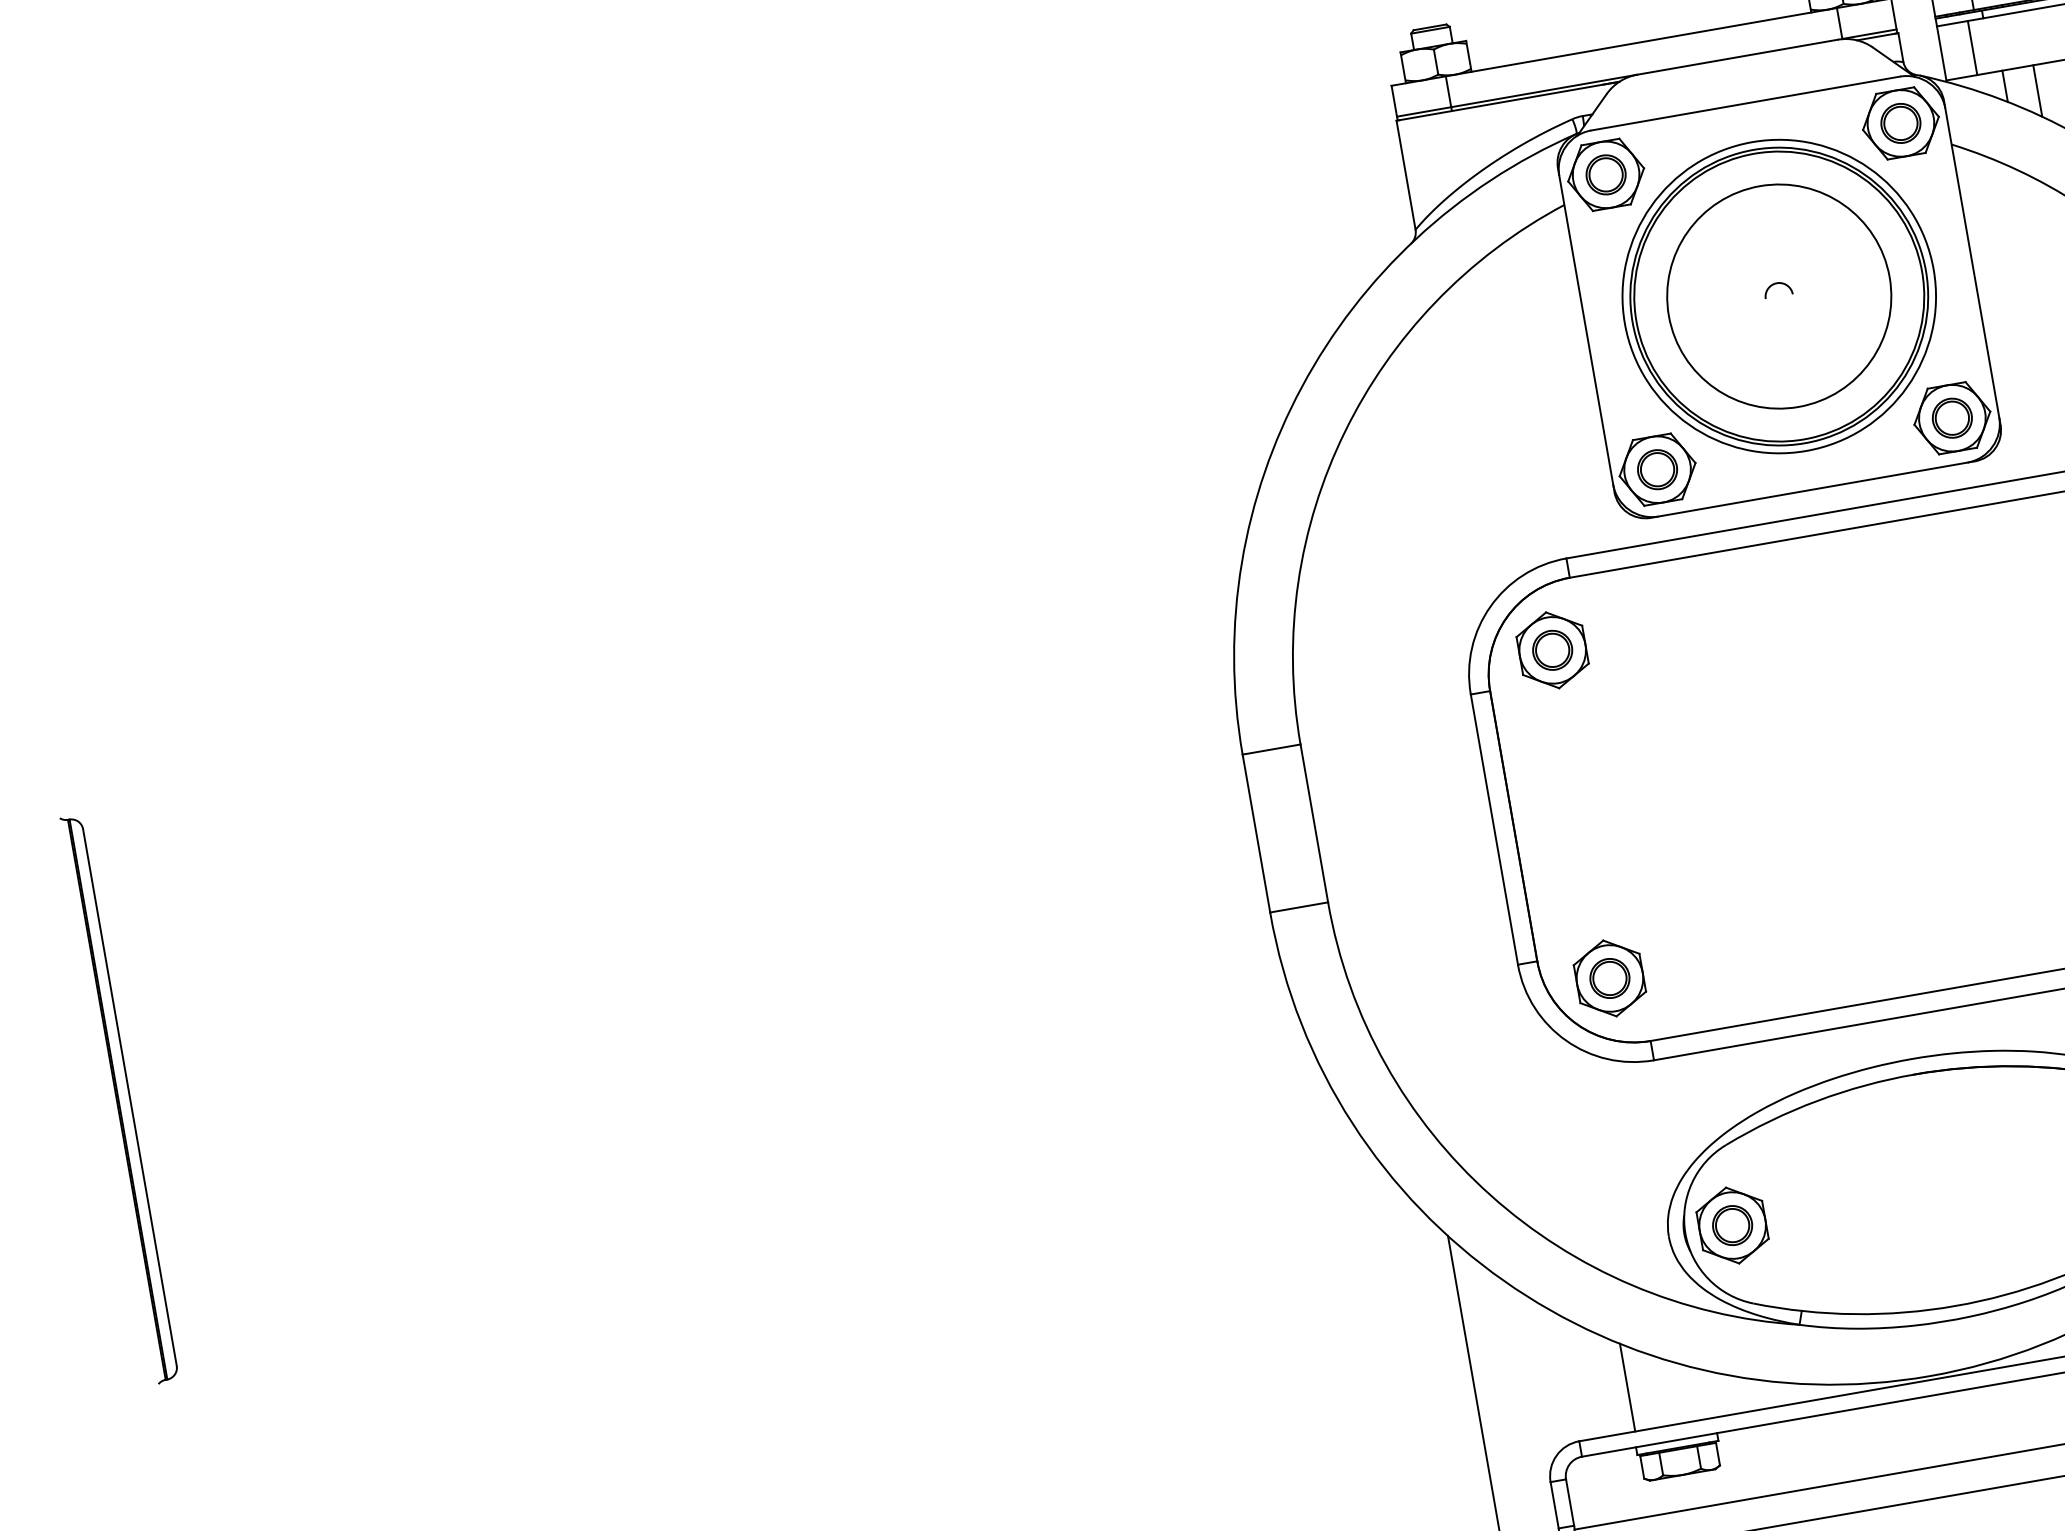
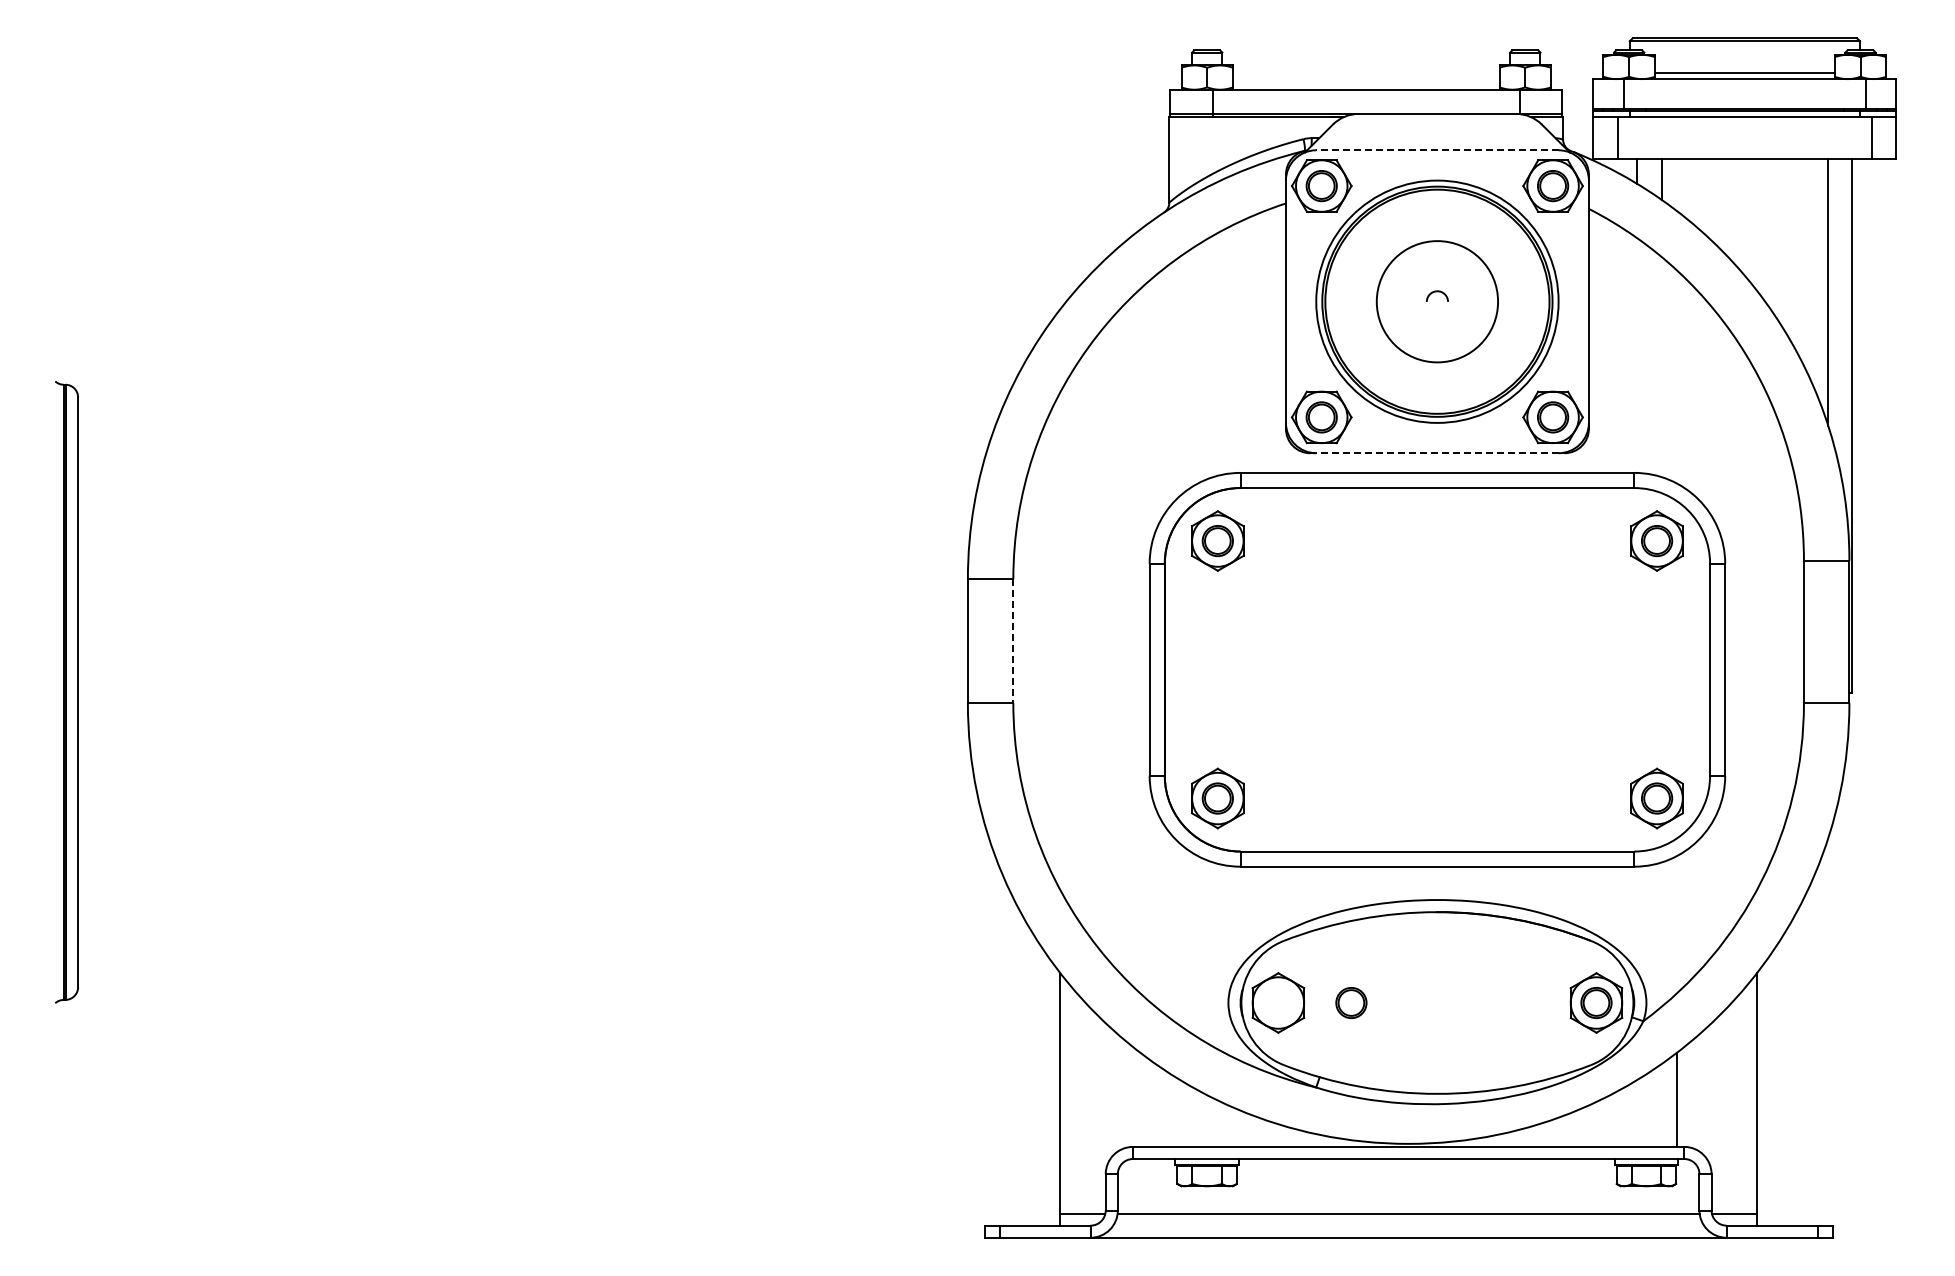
line: (1744, 104) -> (1436, 150), solid -> dashed
circle: (1779, 296) -> (1437, 301), size x0.7
line: (1813, 489) -> (1437, 453), solid -> dashed
line: (1314, 823) -> (1013, 641), solid -> dashed
part: (119, 1099) -> (66, 692), size x1.4
part: (1732, 1224) -> (1351, 1002), moved
line: (1627, 1387) -> (1176, 1112), removed

